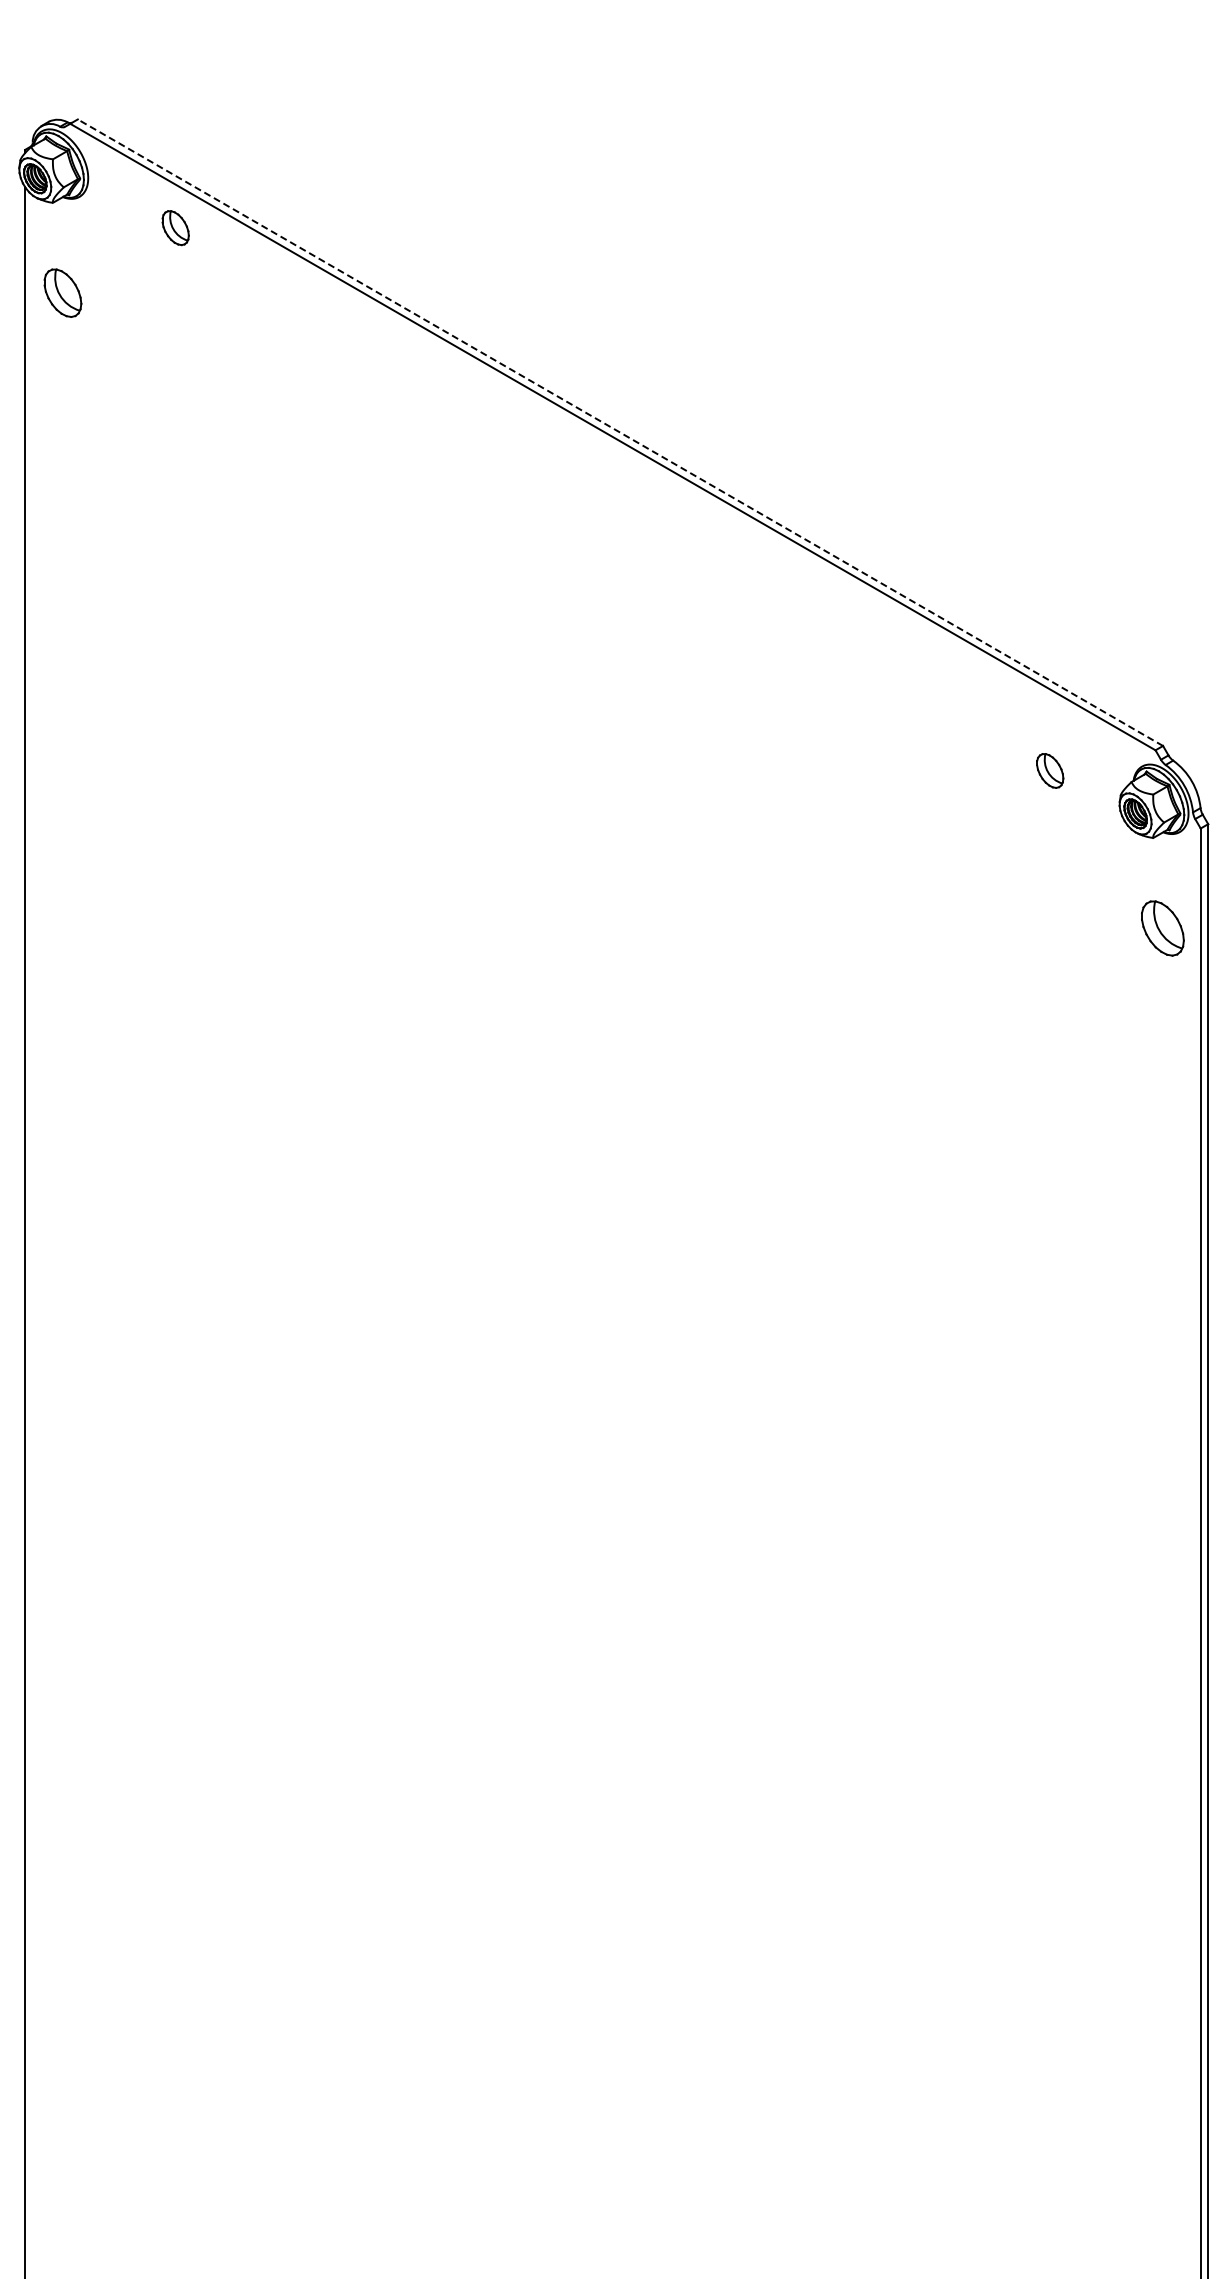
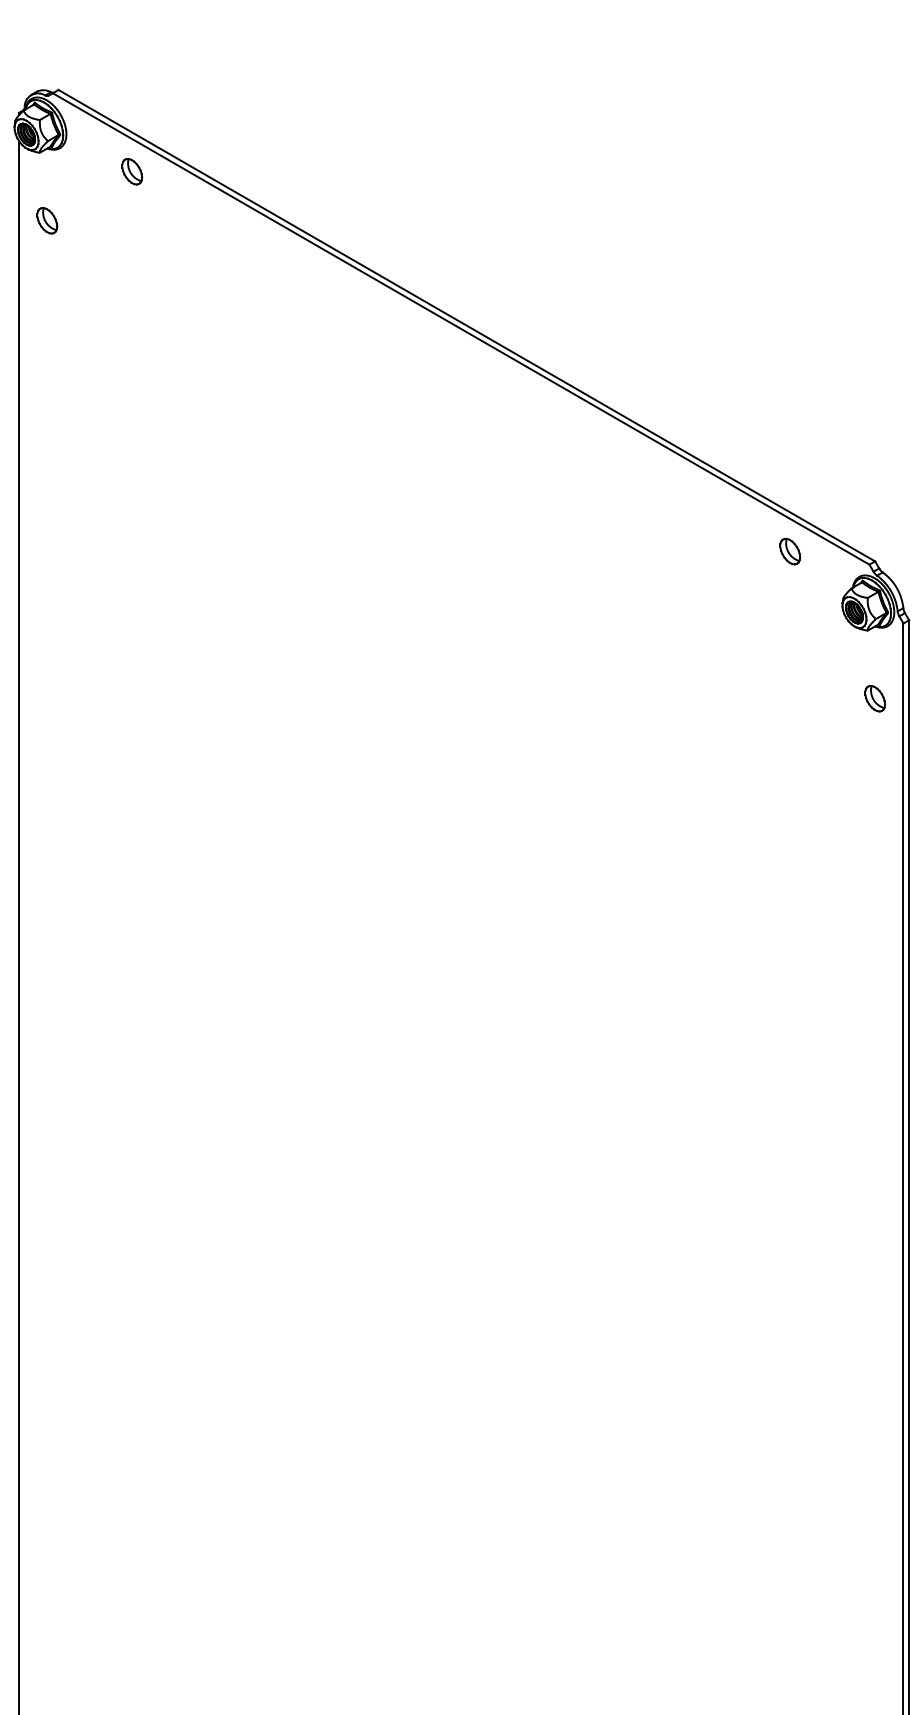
part: (62, 293) -> (47, 220), size x0.71
line: (620, 432) -> (466, 325), dashed -> solid
part: (1050, 770) -> (790, 551), moved
part: (1163, 928) -> (875, 698), size x0.62

